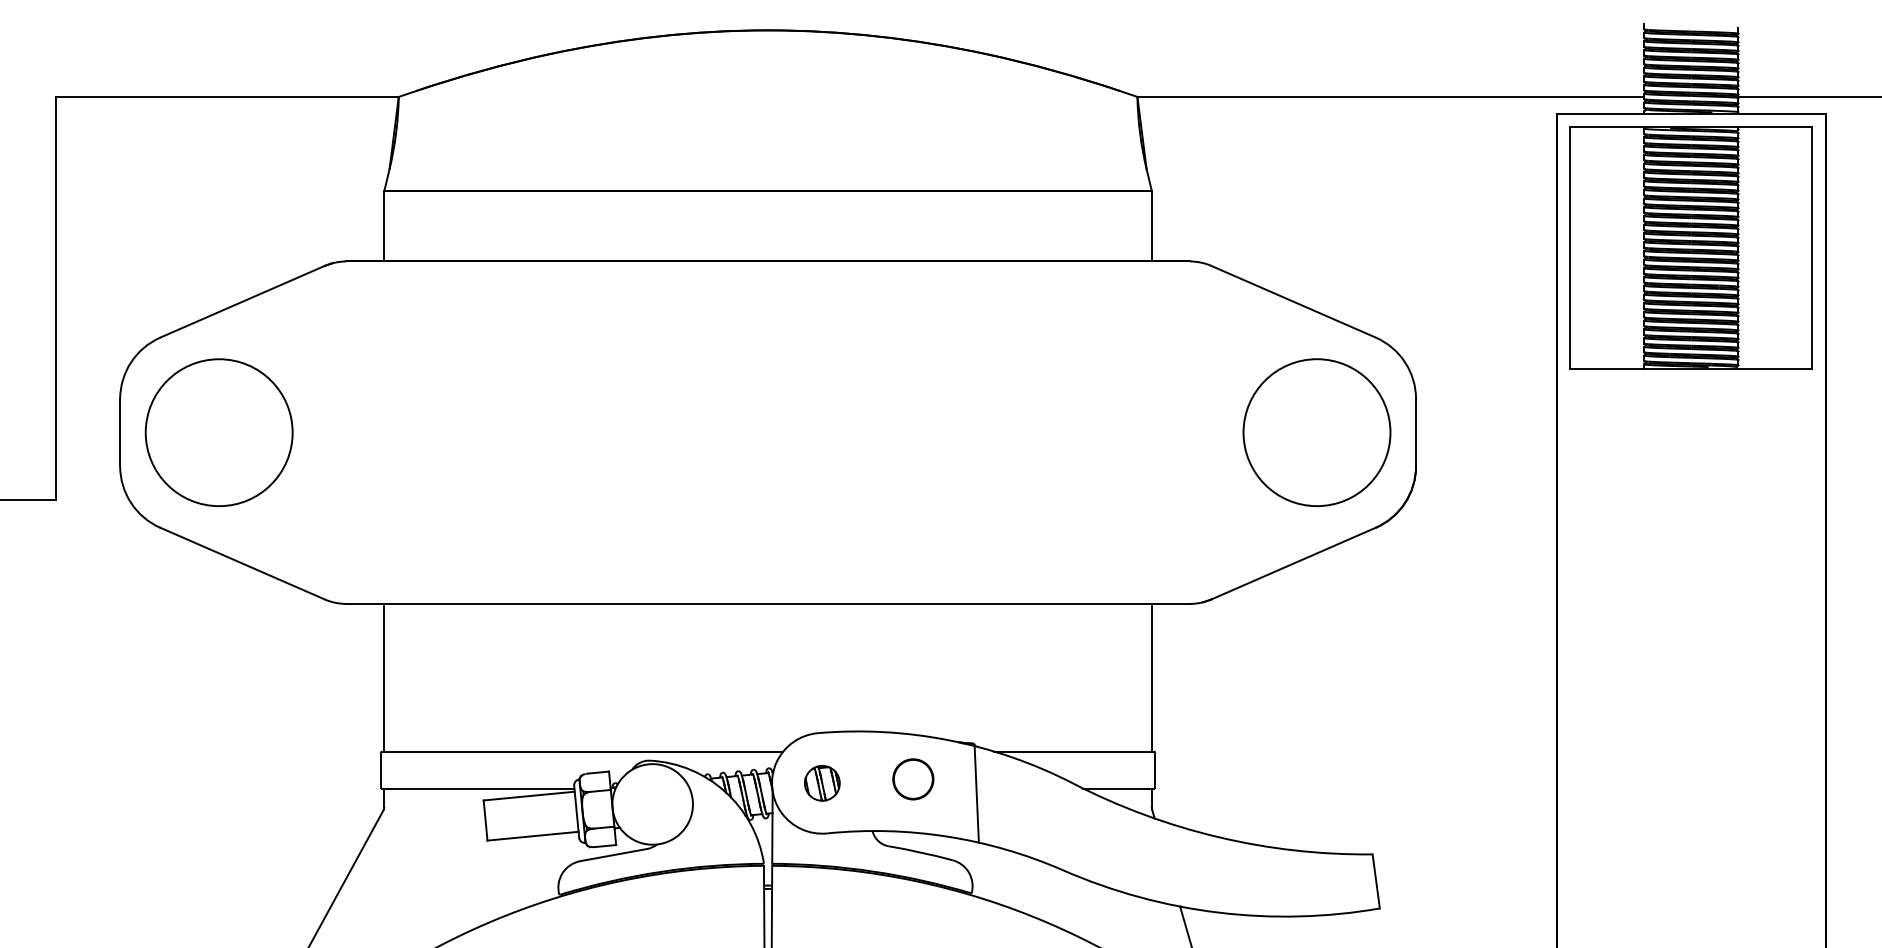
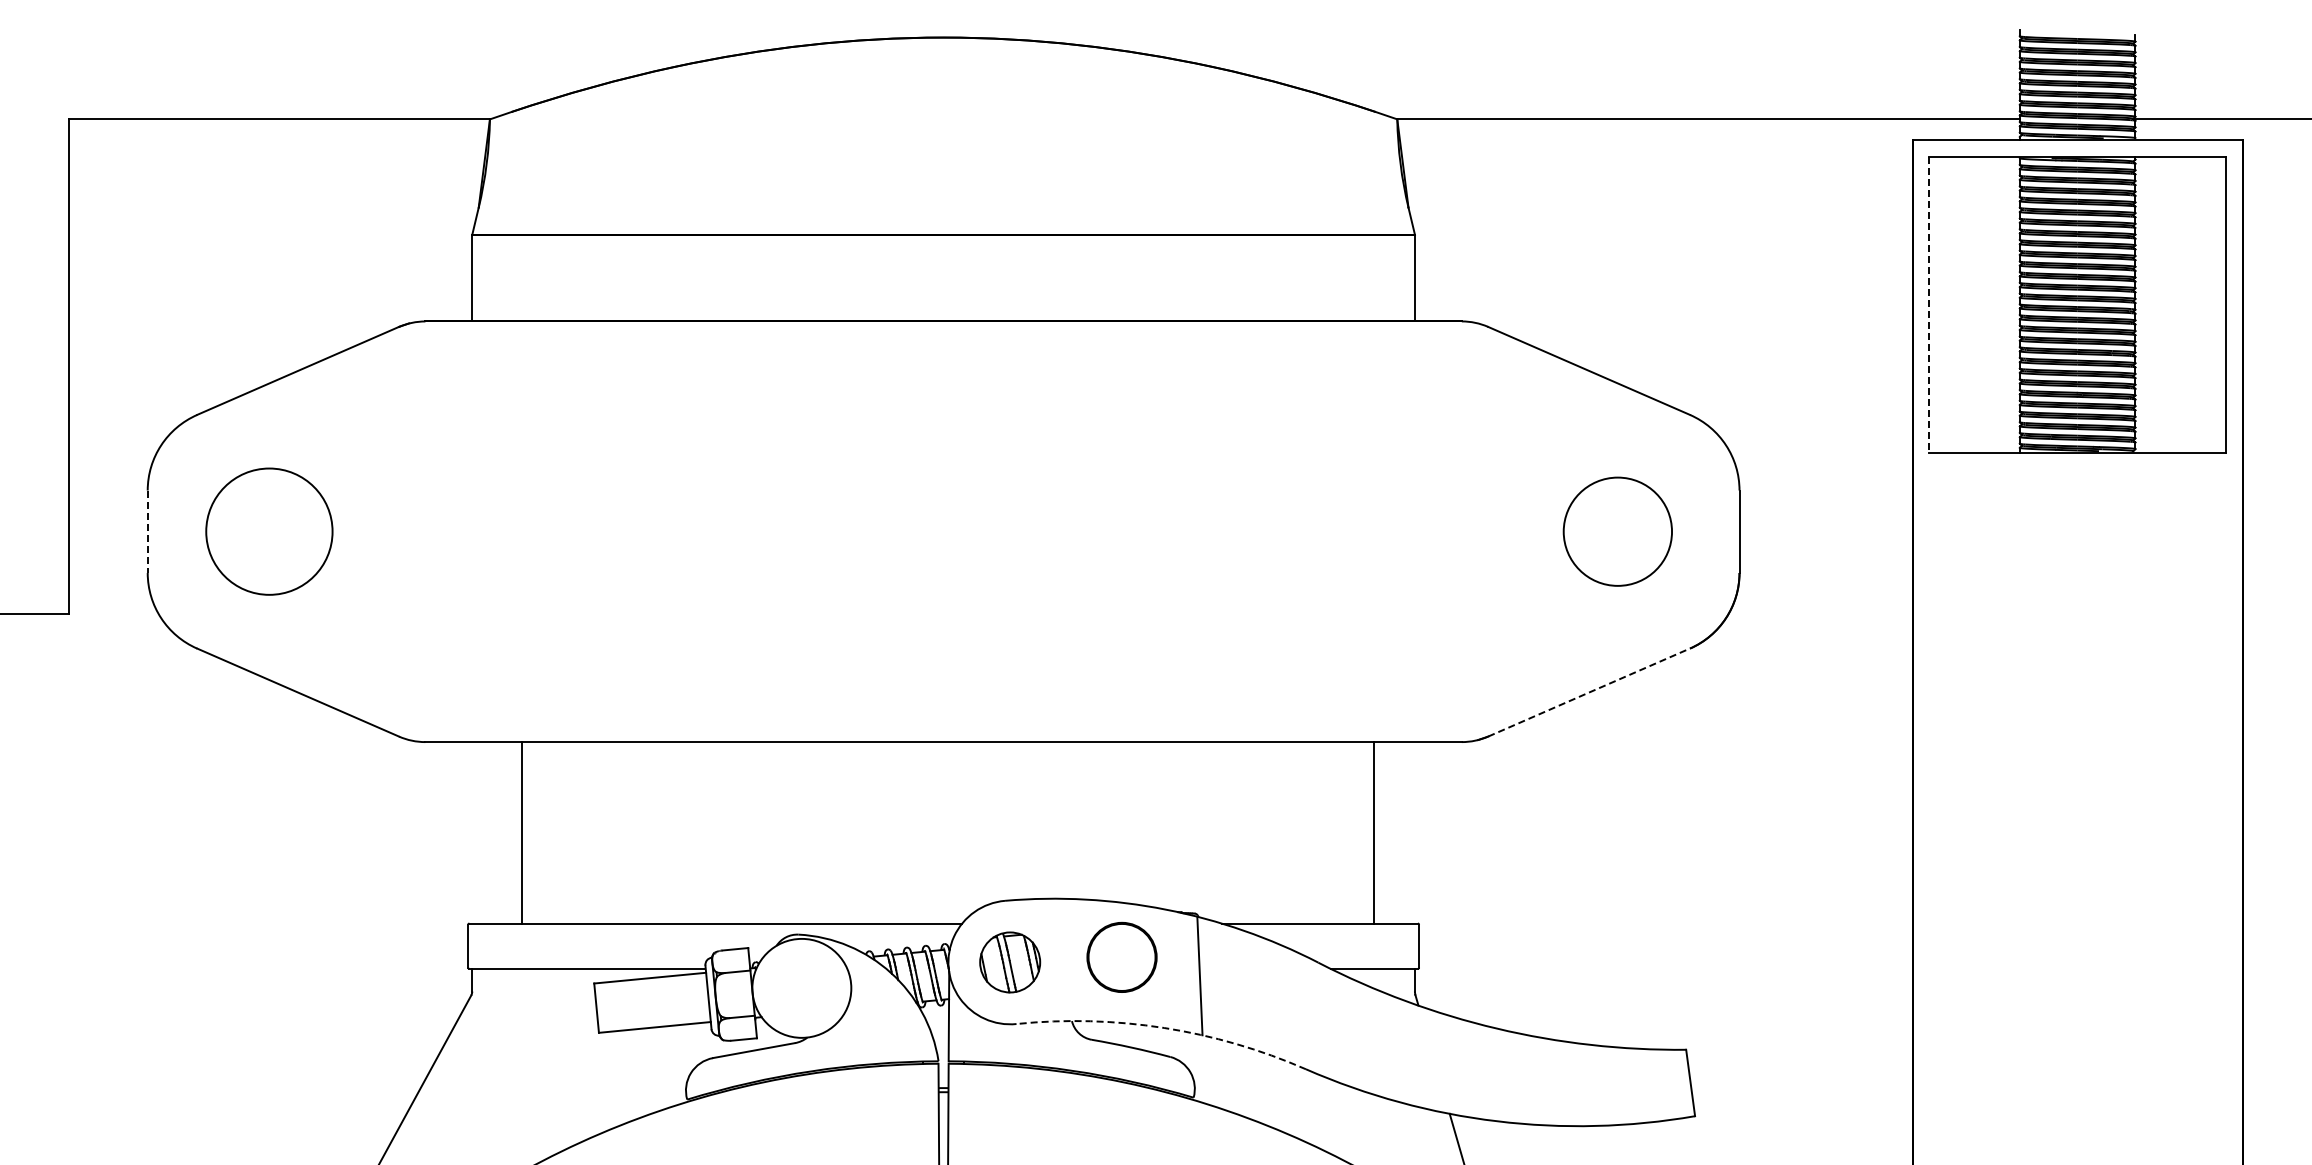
line: (1570, 248) -> (1929, 305), solid -> dashed
circle: (219, 432) -> (269, 531), size x0.7
circle: (1316, 432) -> (1617, 531), size x0.6
line: (119, 433) -> (147, 532), solid -> dashed
line: (1293, 563) -> (1589, 692), solid -> dashed
line: (384, 677) -> (522, 832), moved
line: (1151, 677) -> (1373, 832), moved
circle: (912, 779) -> (1121, 957), size x1.4
part: (822, 783) -> (1010, 962), size x1.4
arc: (947, 836) -> (1164, 1027), solid -> dashed

